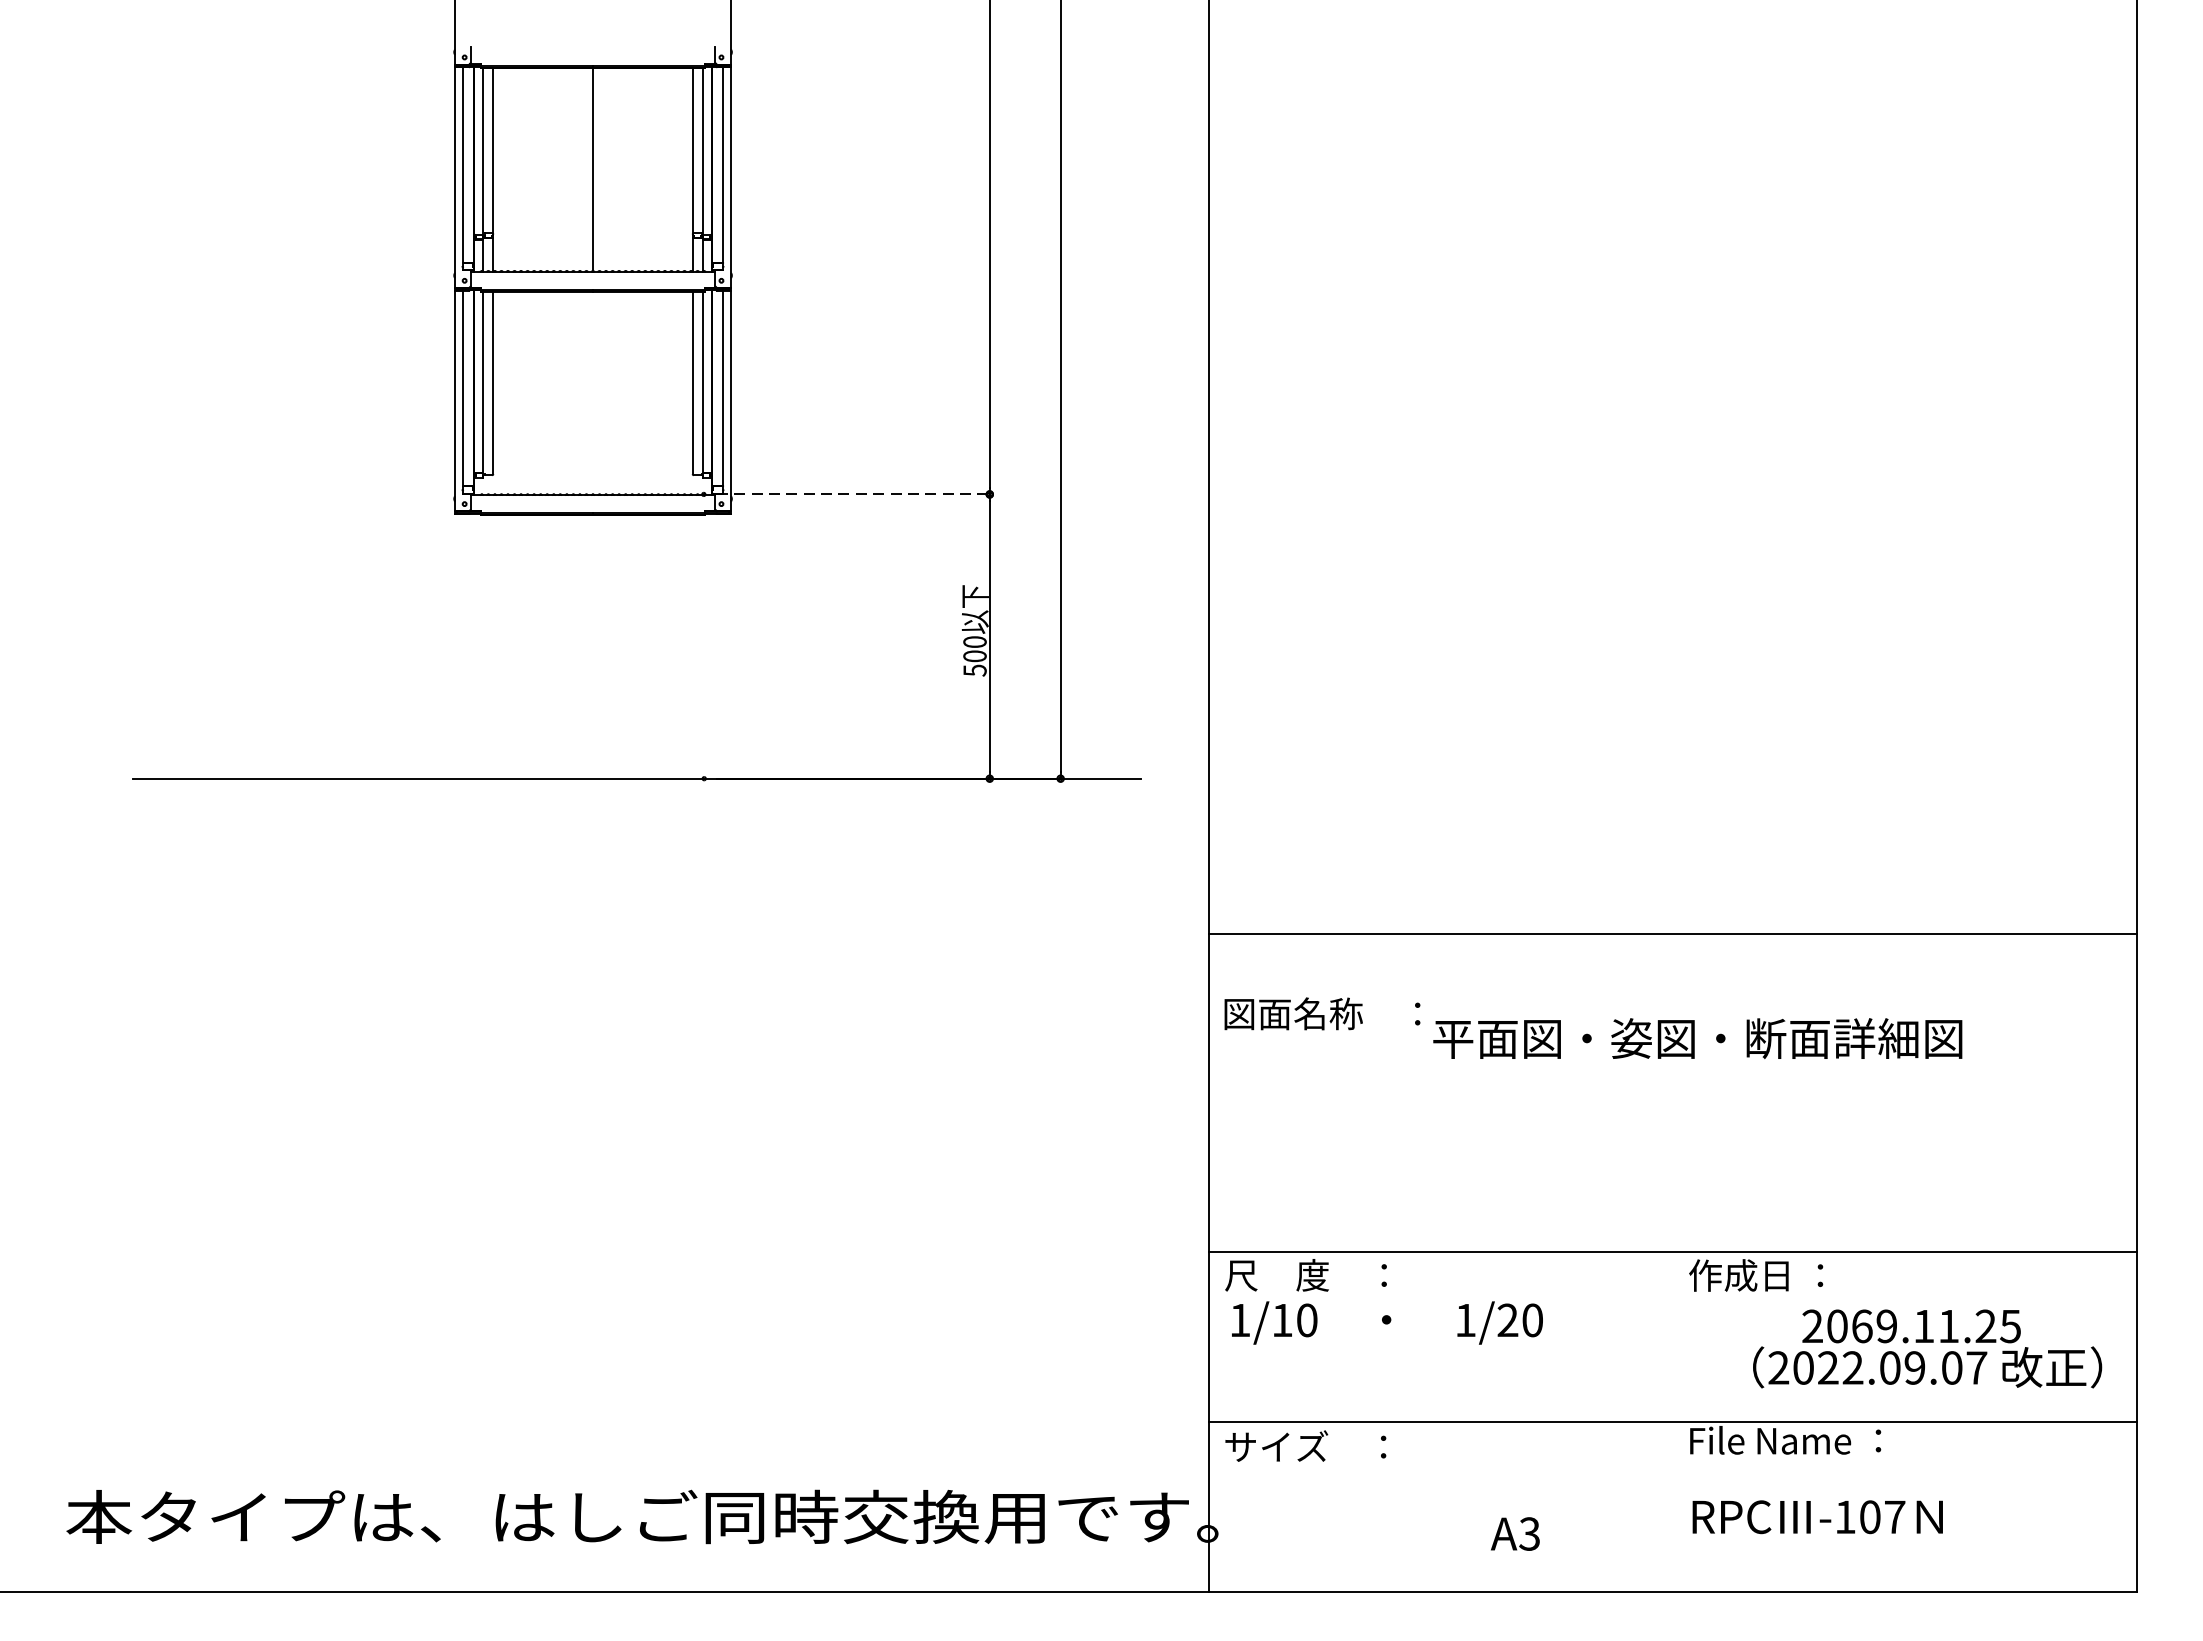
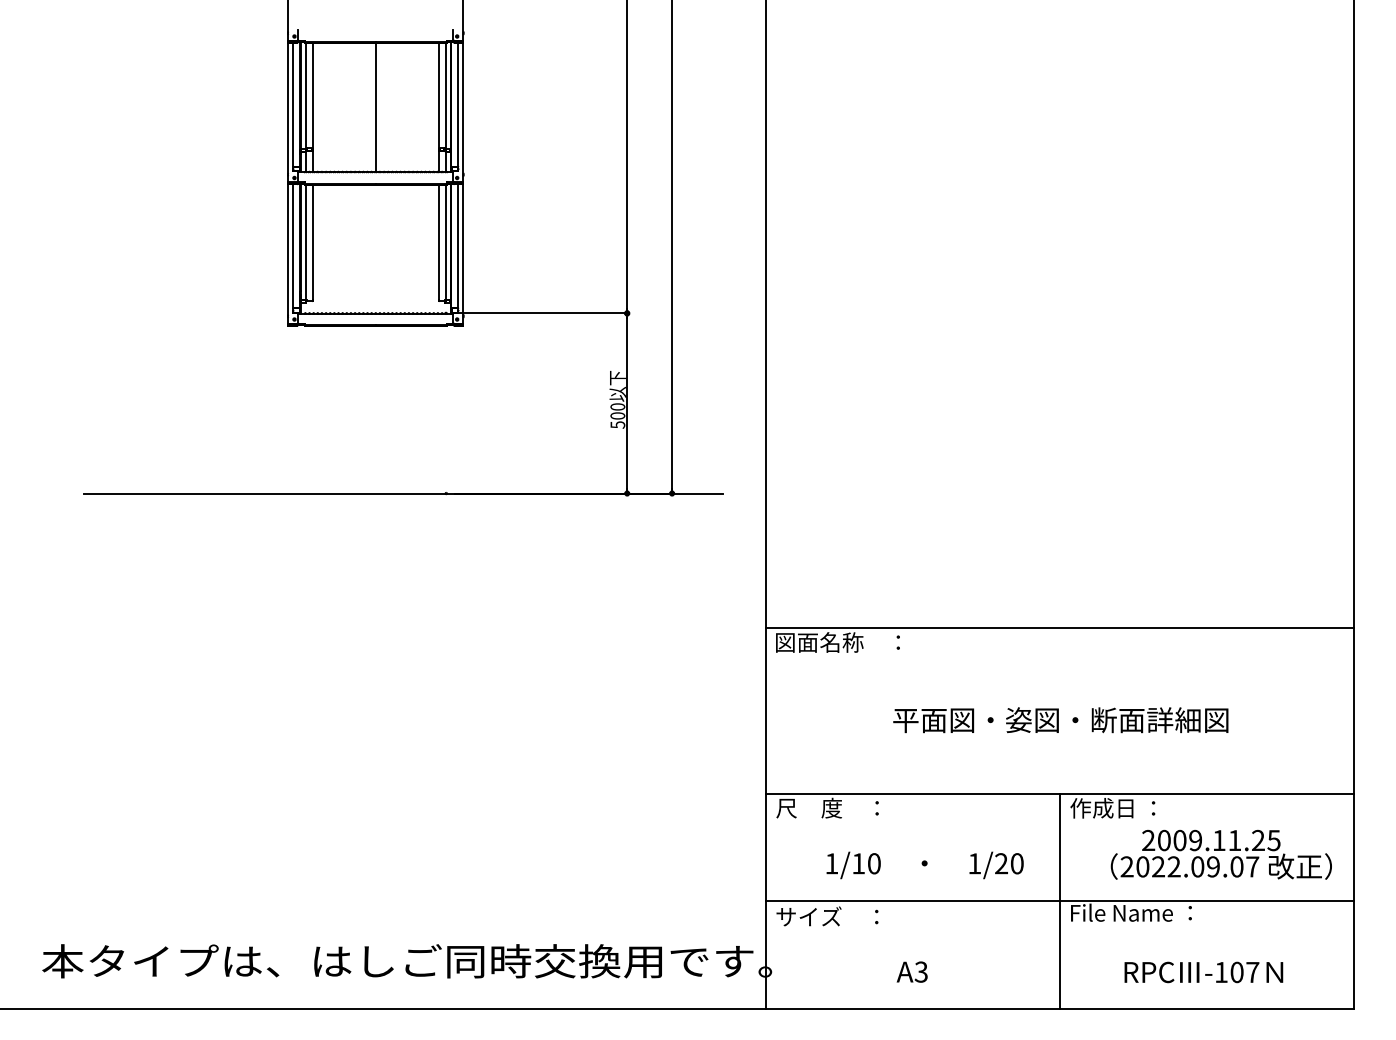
line: (856, 494) -> (542, 313), dashed -> solid
line: (1672, 933) -> (1059, 627), moved
text: (1697, 1039) -> (1060, 720), moved
text: (1386, 1323) -> (924, 865), moved
text: (1861, 1326) -> (1179, 840), 2069.11.25 -> 2009.11.25
line: (1673, 1421) -> (1060, 900), added
text: (1817, 1517) -> (1203, 972), moved
text: (1514, 1533) -> (911, 971), moved

